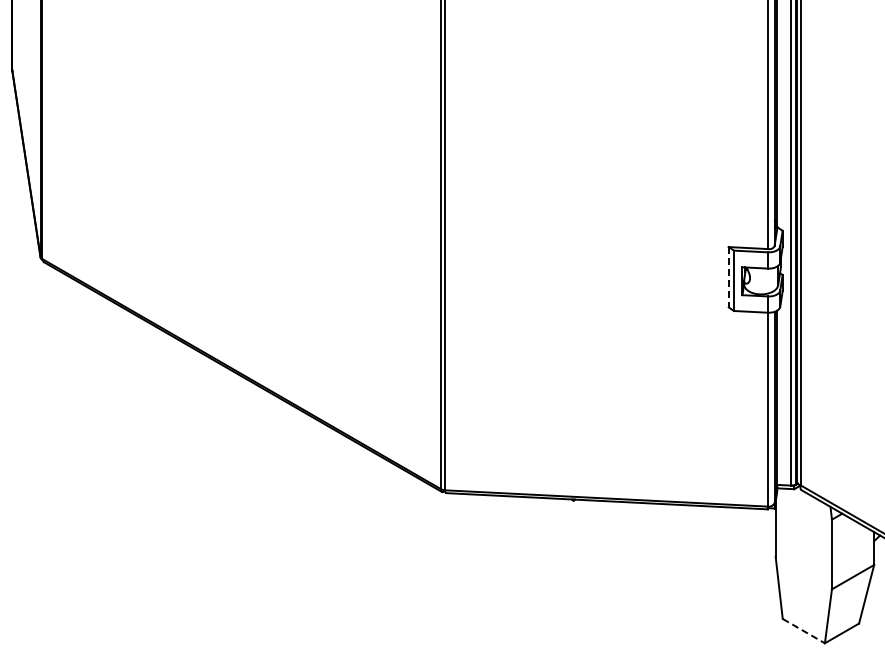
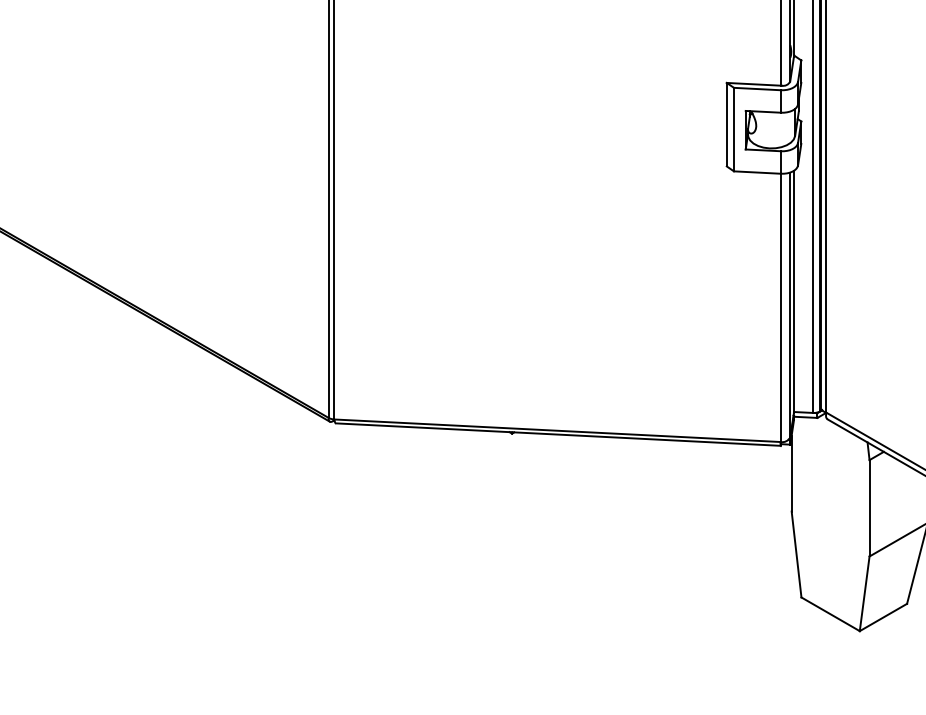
line: (728, 277) -> (726, 125), dashed -> solid
line: (804, 631) -> (831, 614), dashed -> solid

